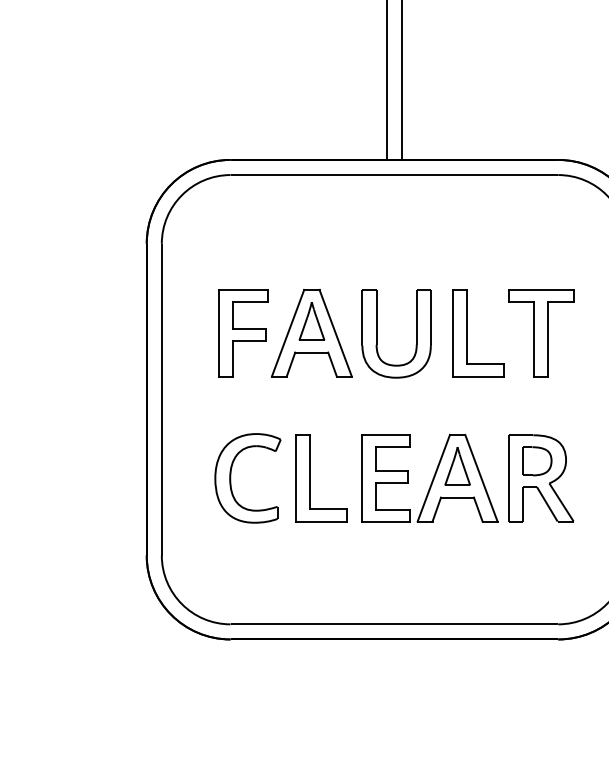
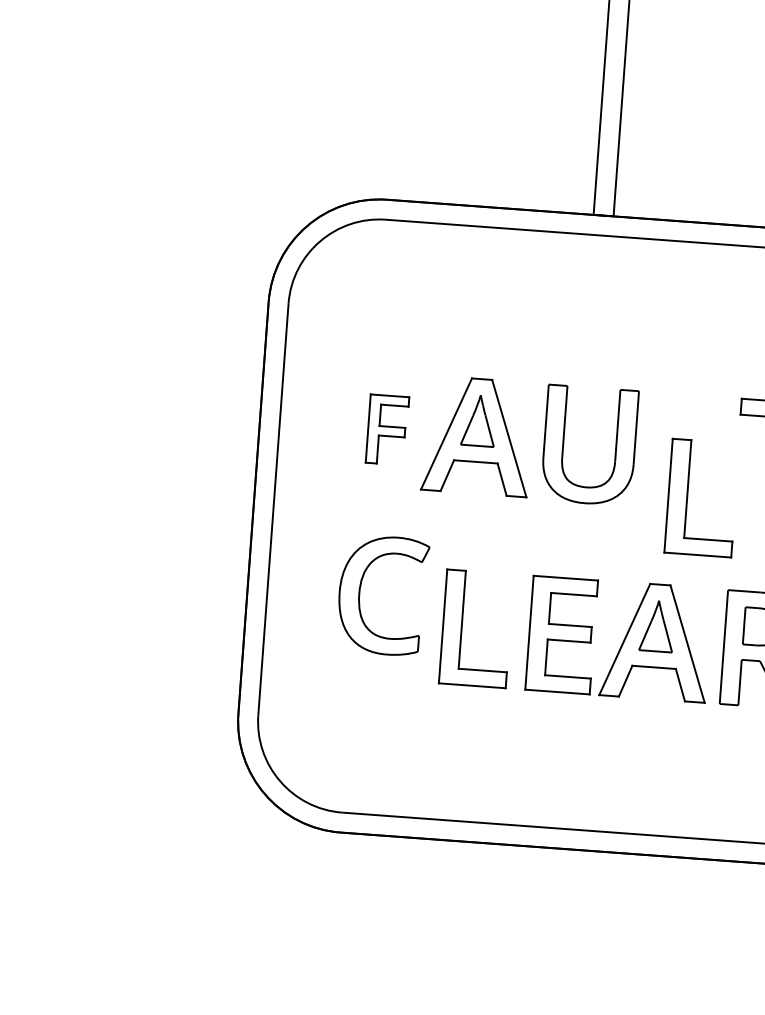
part: (243, 333) -> (387, 430), size x0.6
part: (467, 333) -> (687, 497), moved
part: (231, 478) -> (360, 593), moved

